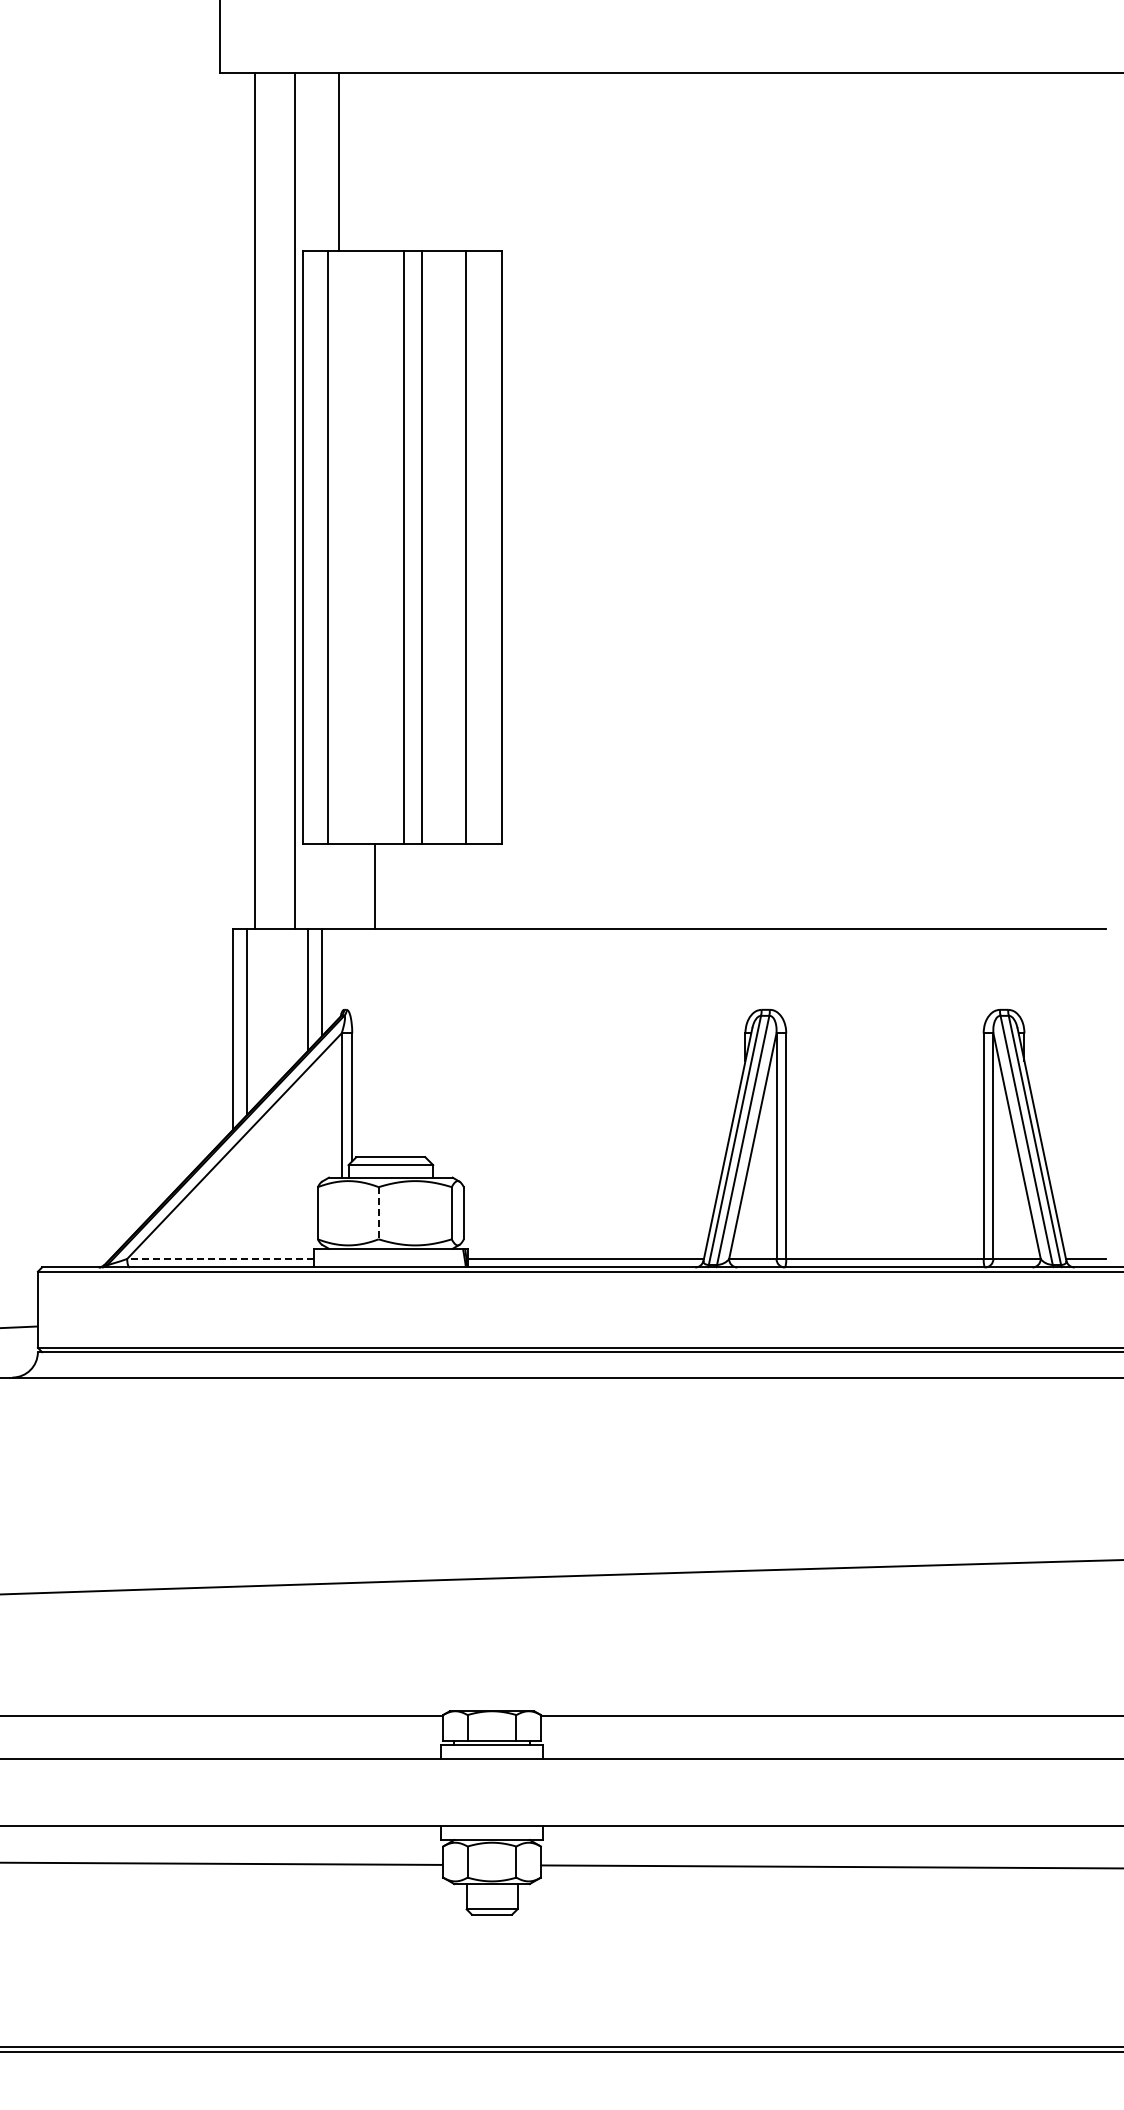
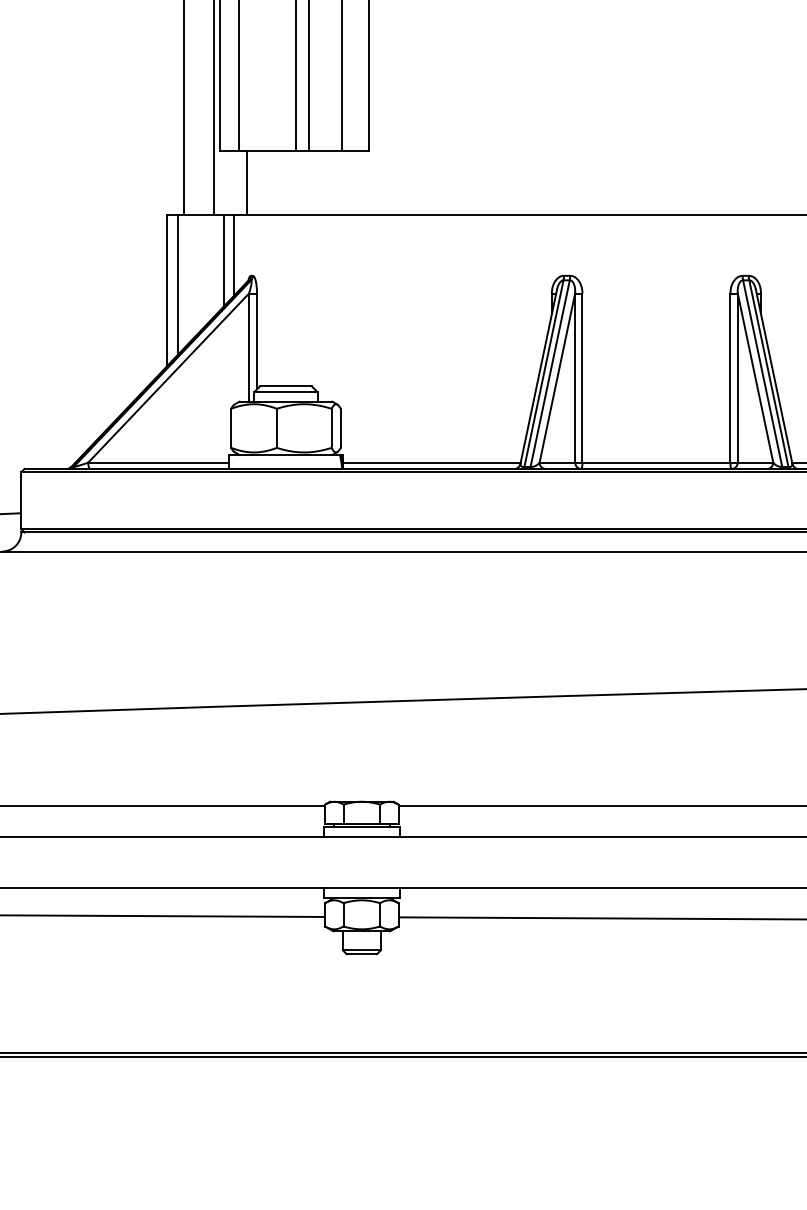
line: (374, 885) -> (246, 182), moved
line: (378, 1213) -> (276, 428), dashed -> solid
line: (220, 1258) -> (158, 462), dashed -> solid

